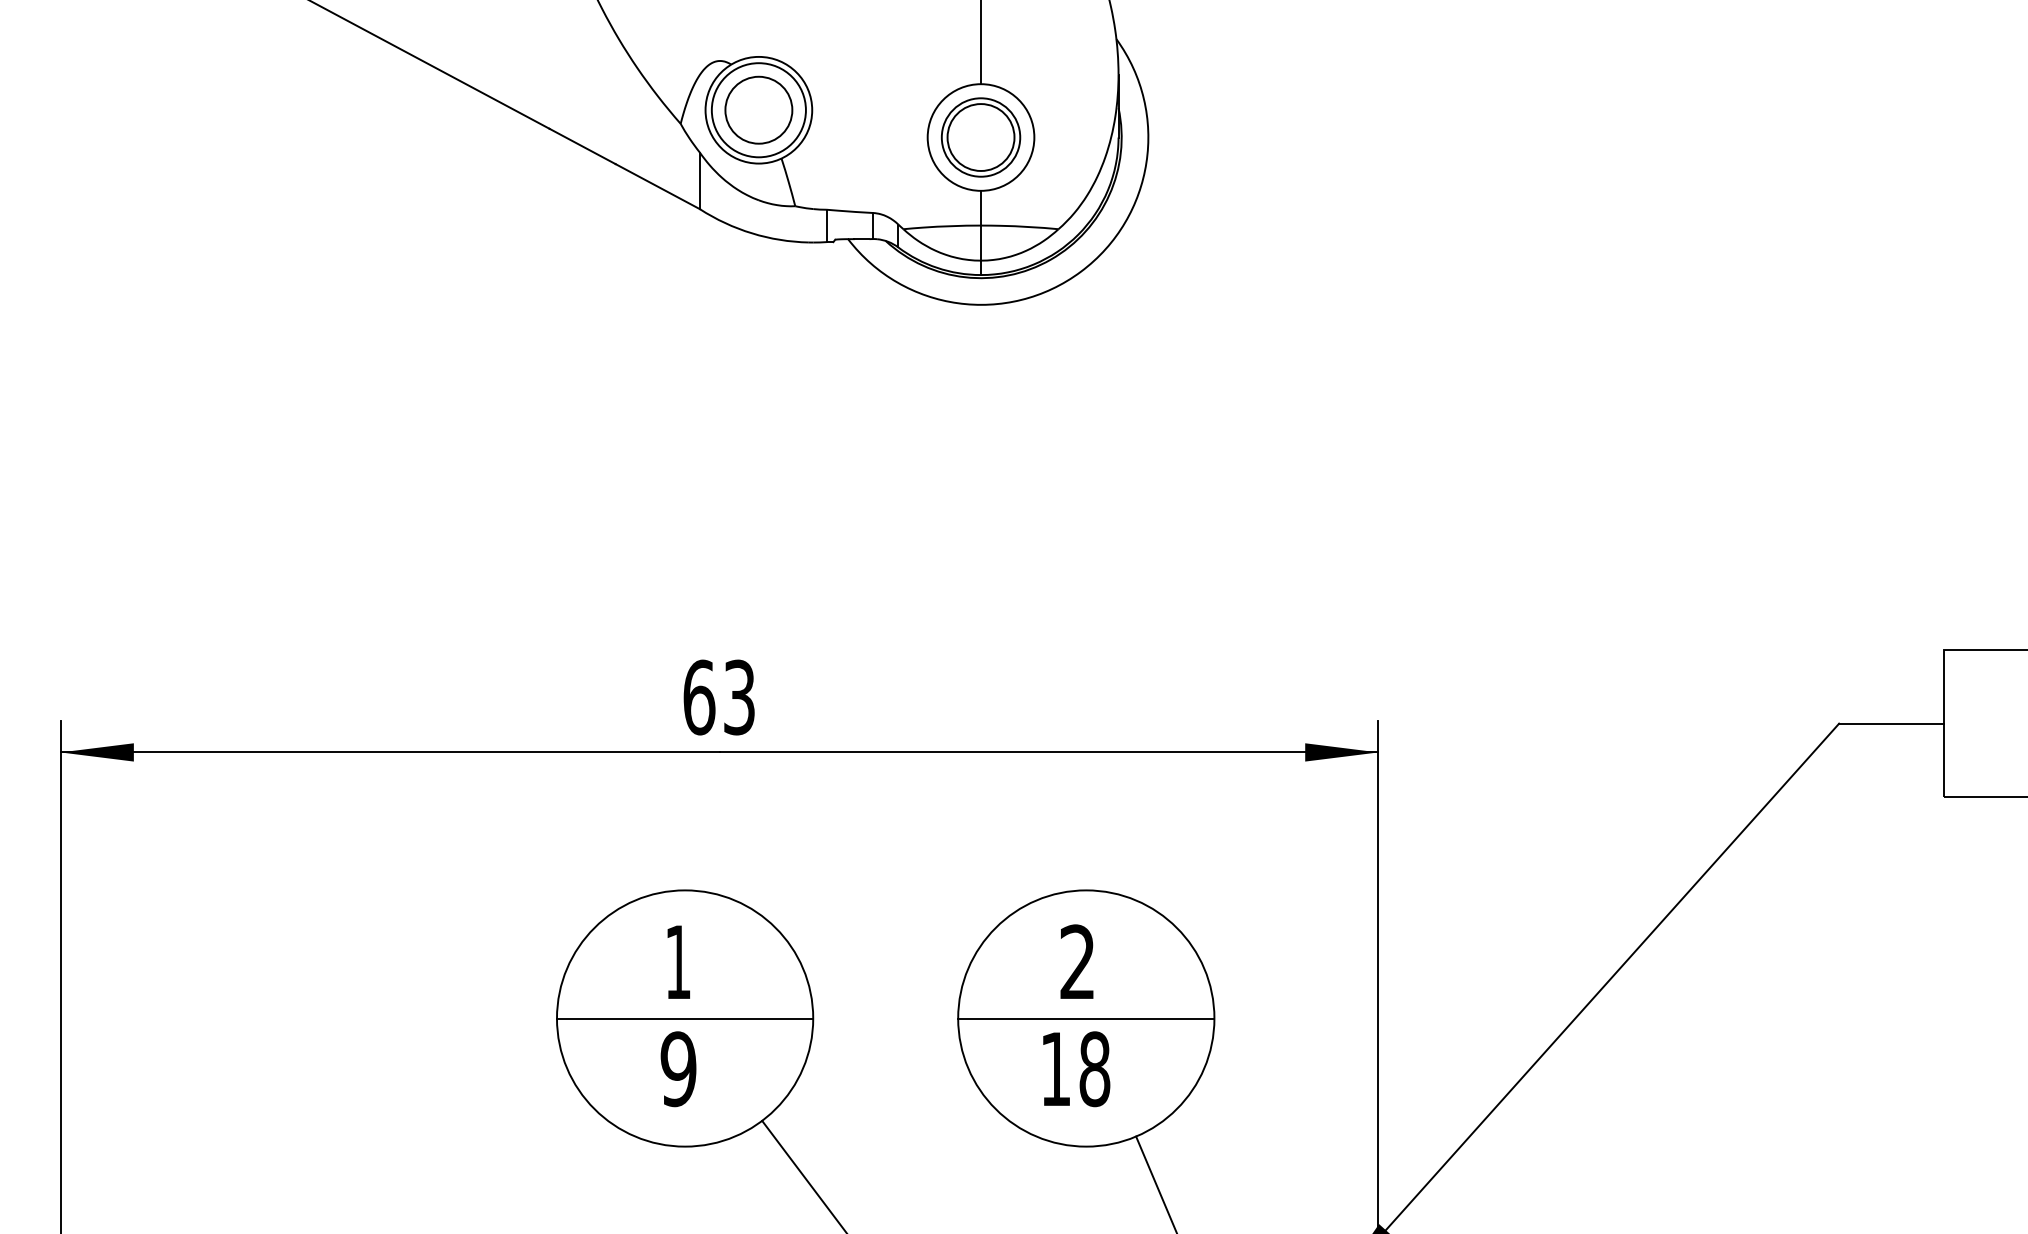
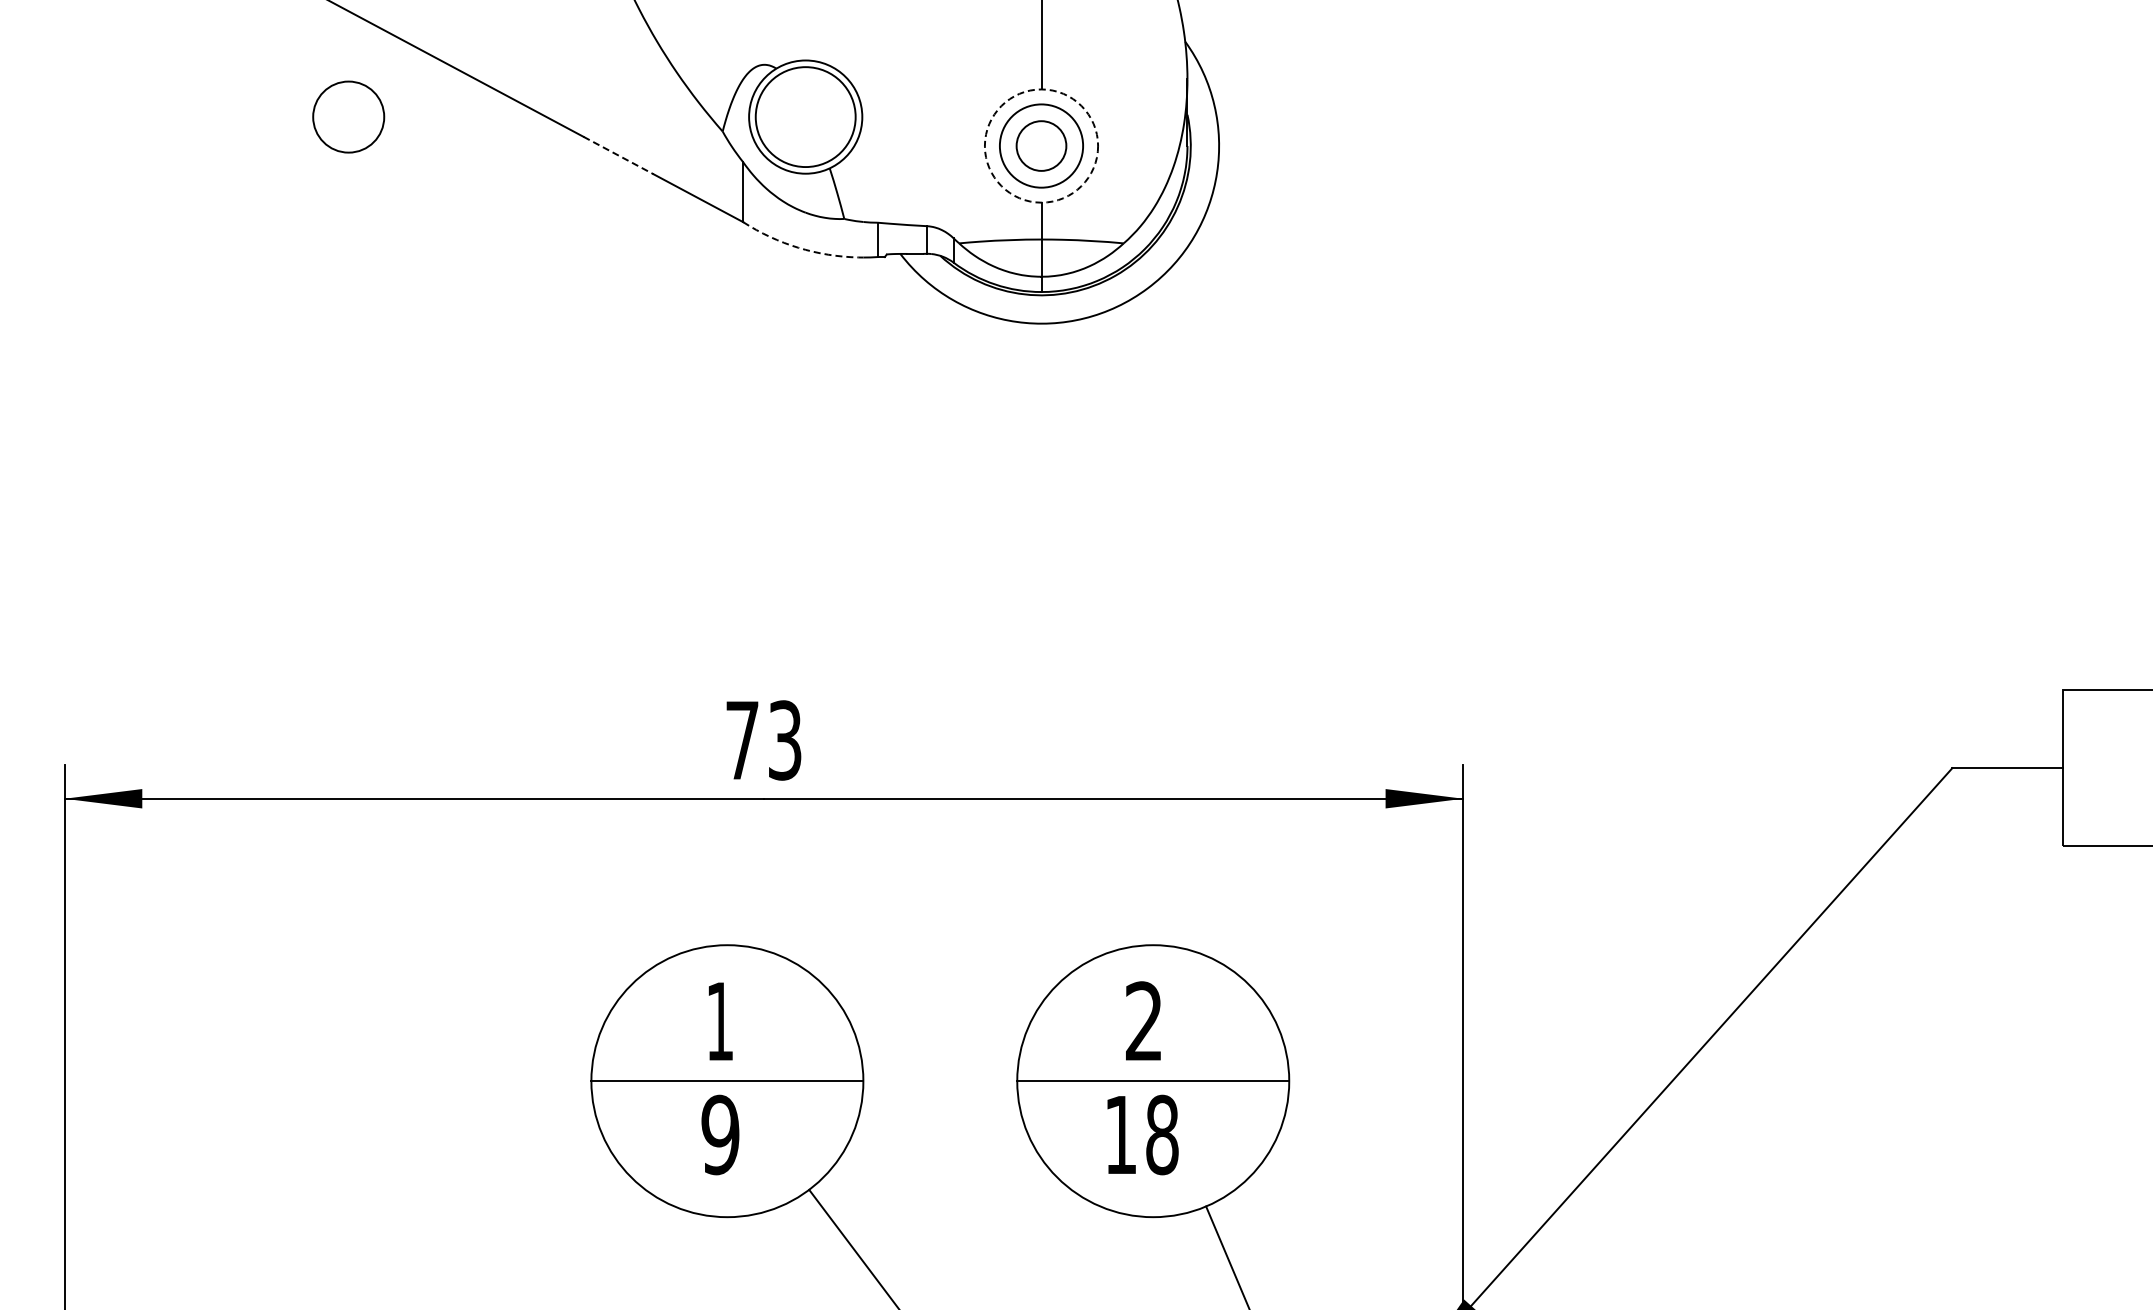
circle: (758, 109) -> (348, 116), moved
circle: (981, 137) -> (1041, 145), size x0.7
circle: (981, 137) -> (1041, 145), solid -> dashed
line: (582, 146) -> (618, 155), solid -> dashed
arc: (752, 233) -> (798, 247), solid -> dashed
text: (699, 697) -> (742, 740), 63 -> 73

